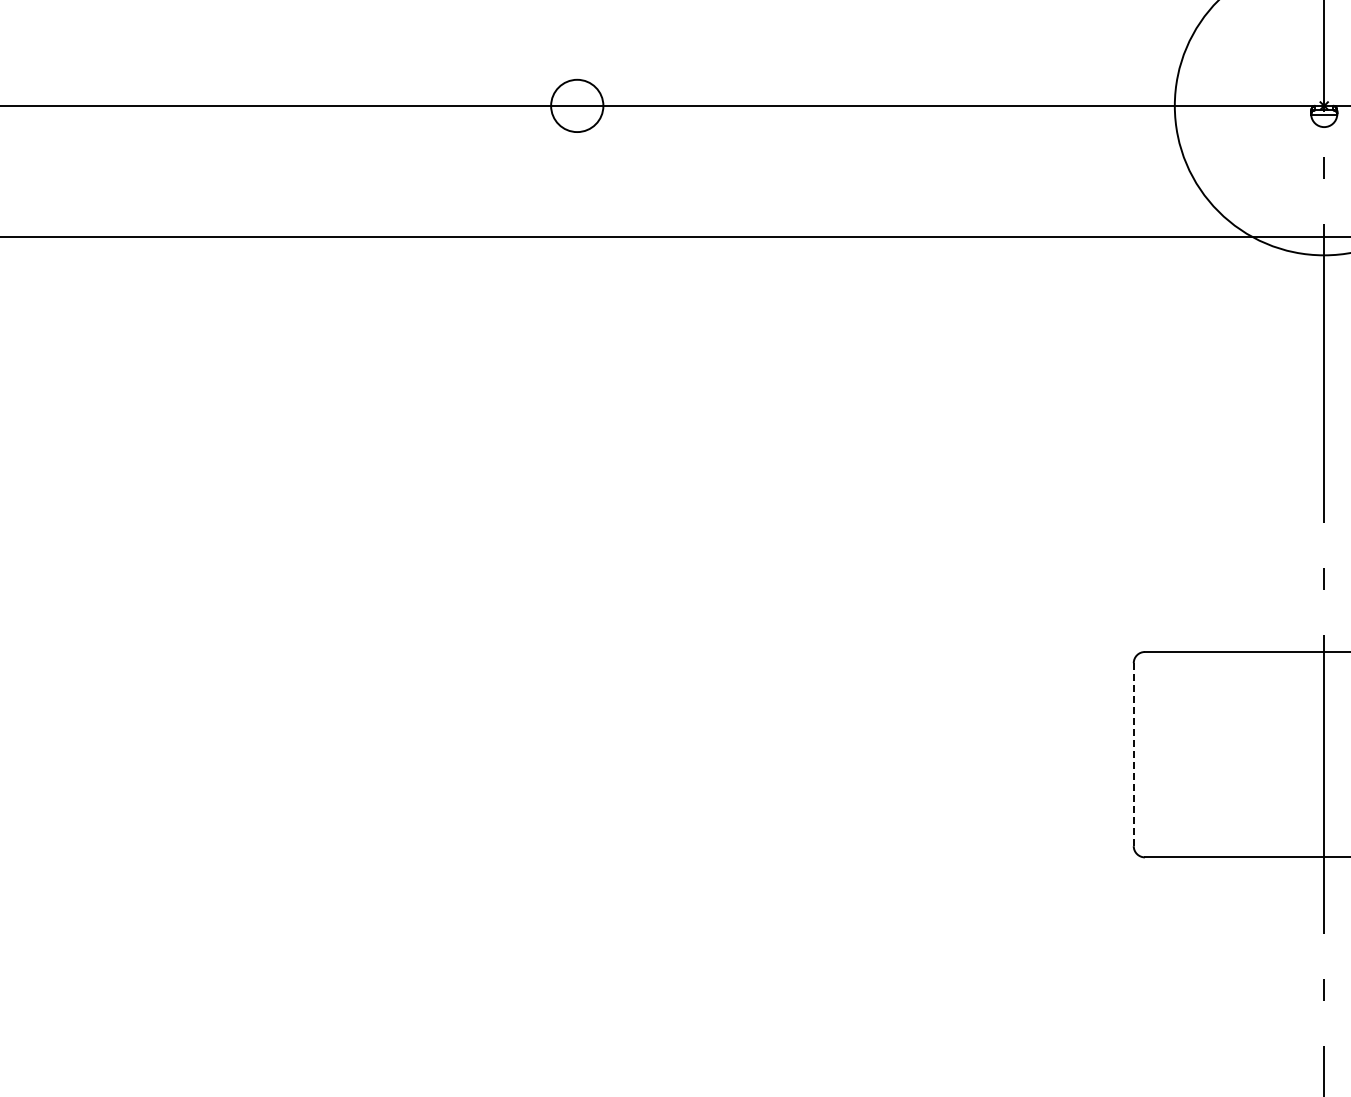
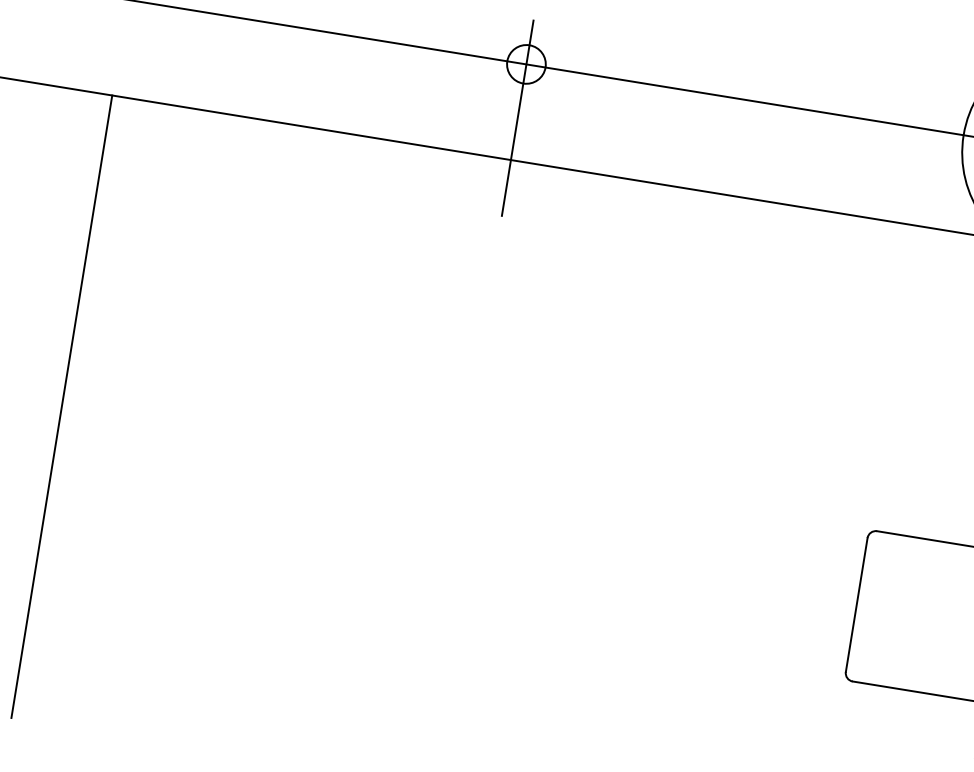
line: (577, 179) -> (517, 118), added
line: (32, 661) -> (62, 406), added
line: (1133, 754) -> (856, 604), dashed -> solid

